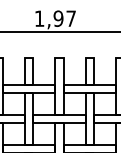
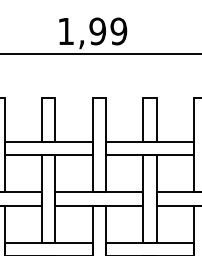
text: (71, 18) -> (119, 31), 1,97 -> 1,99

